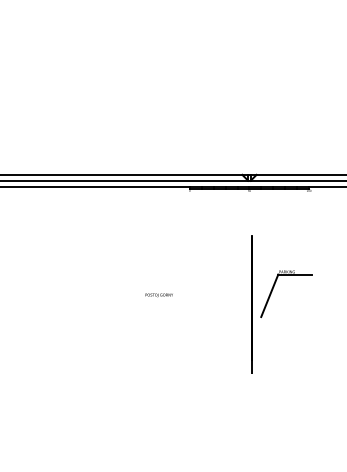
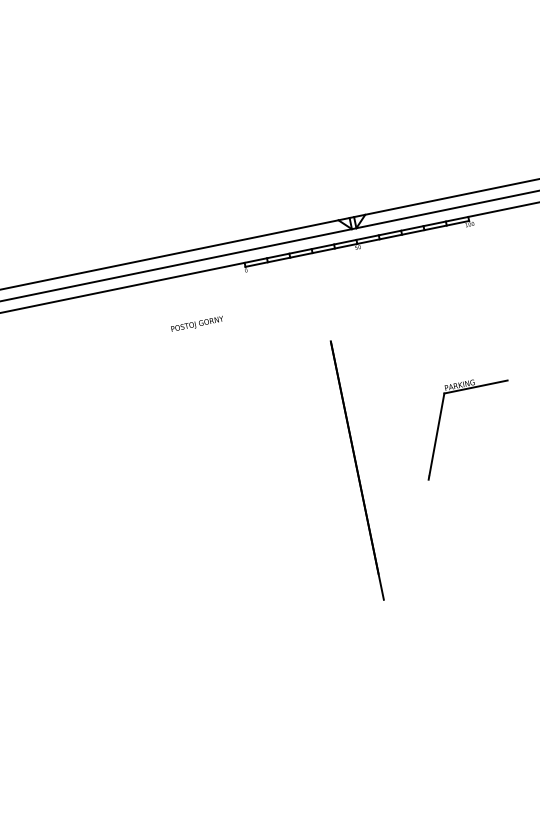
text: (158, 295) -> (196, 325), moved
line: (251, 304) -> (356, 469), moved

